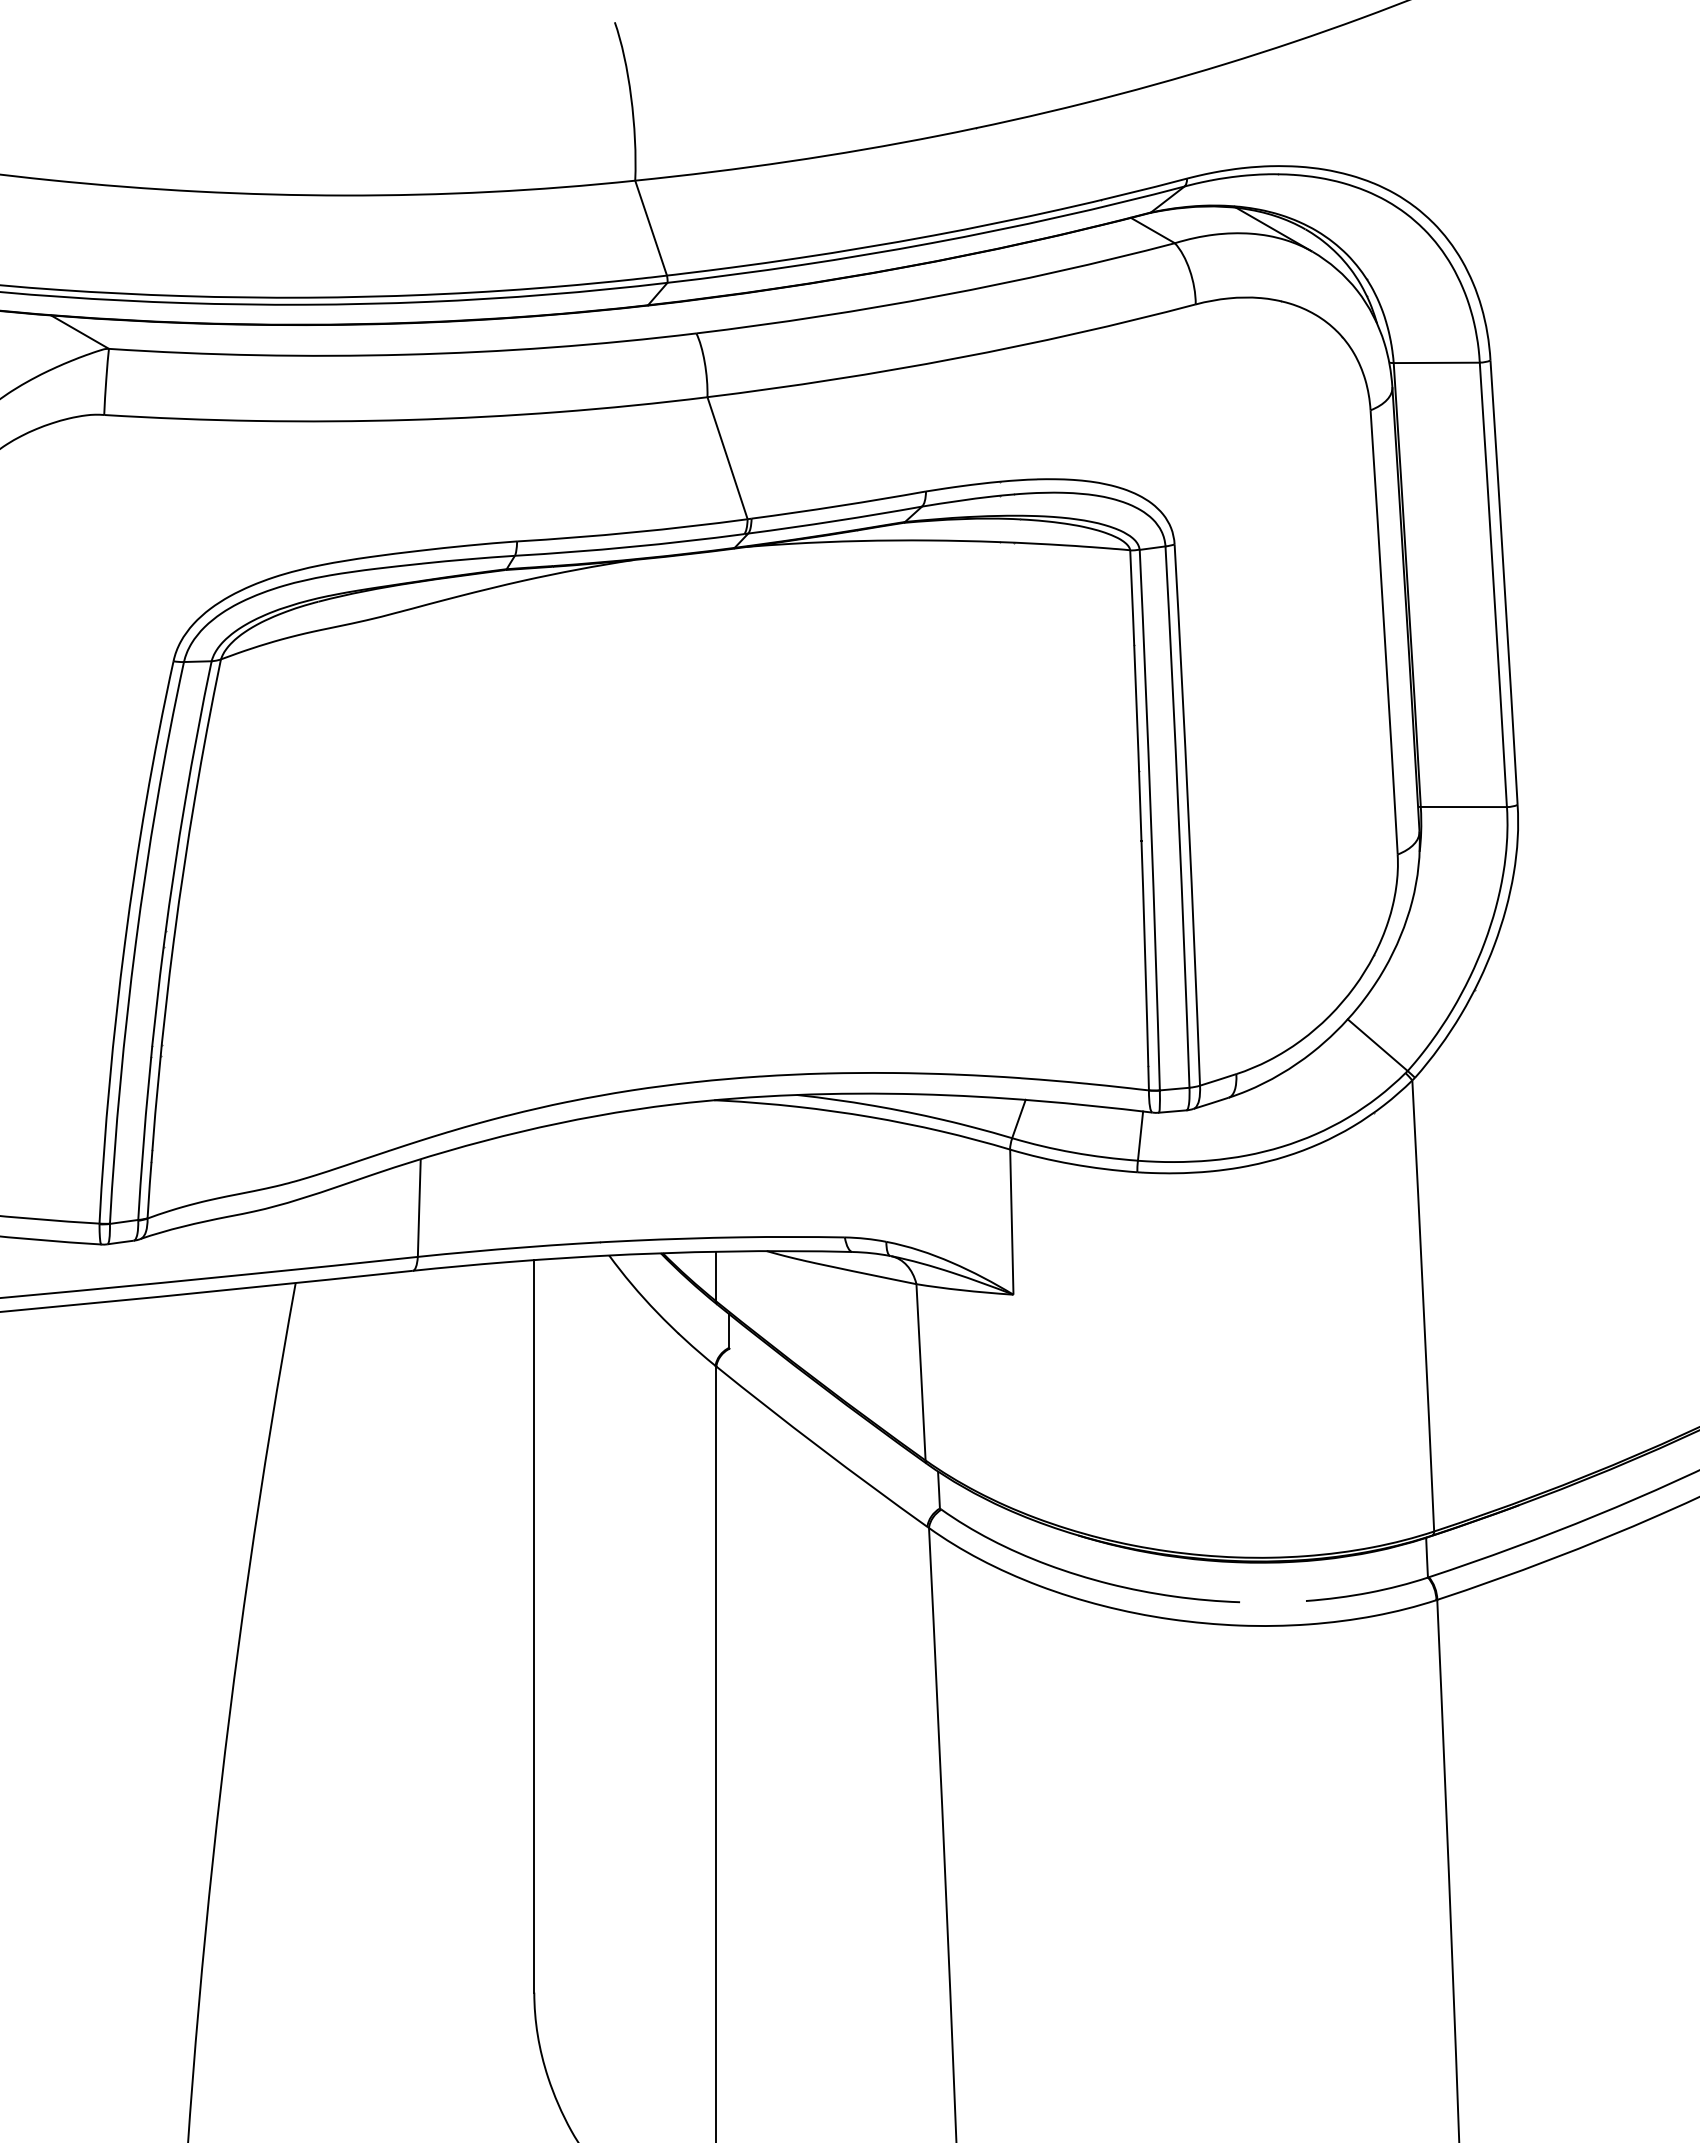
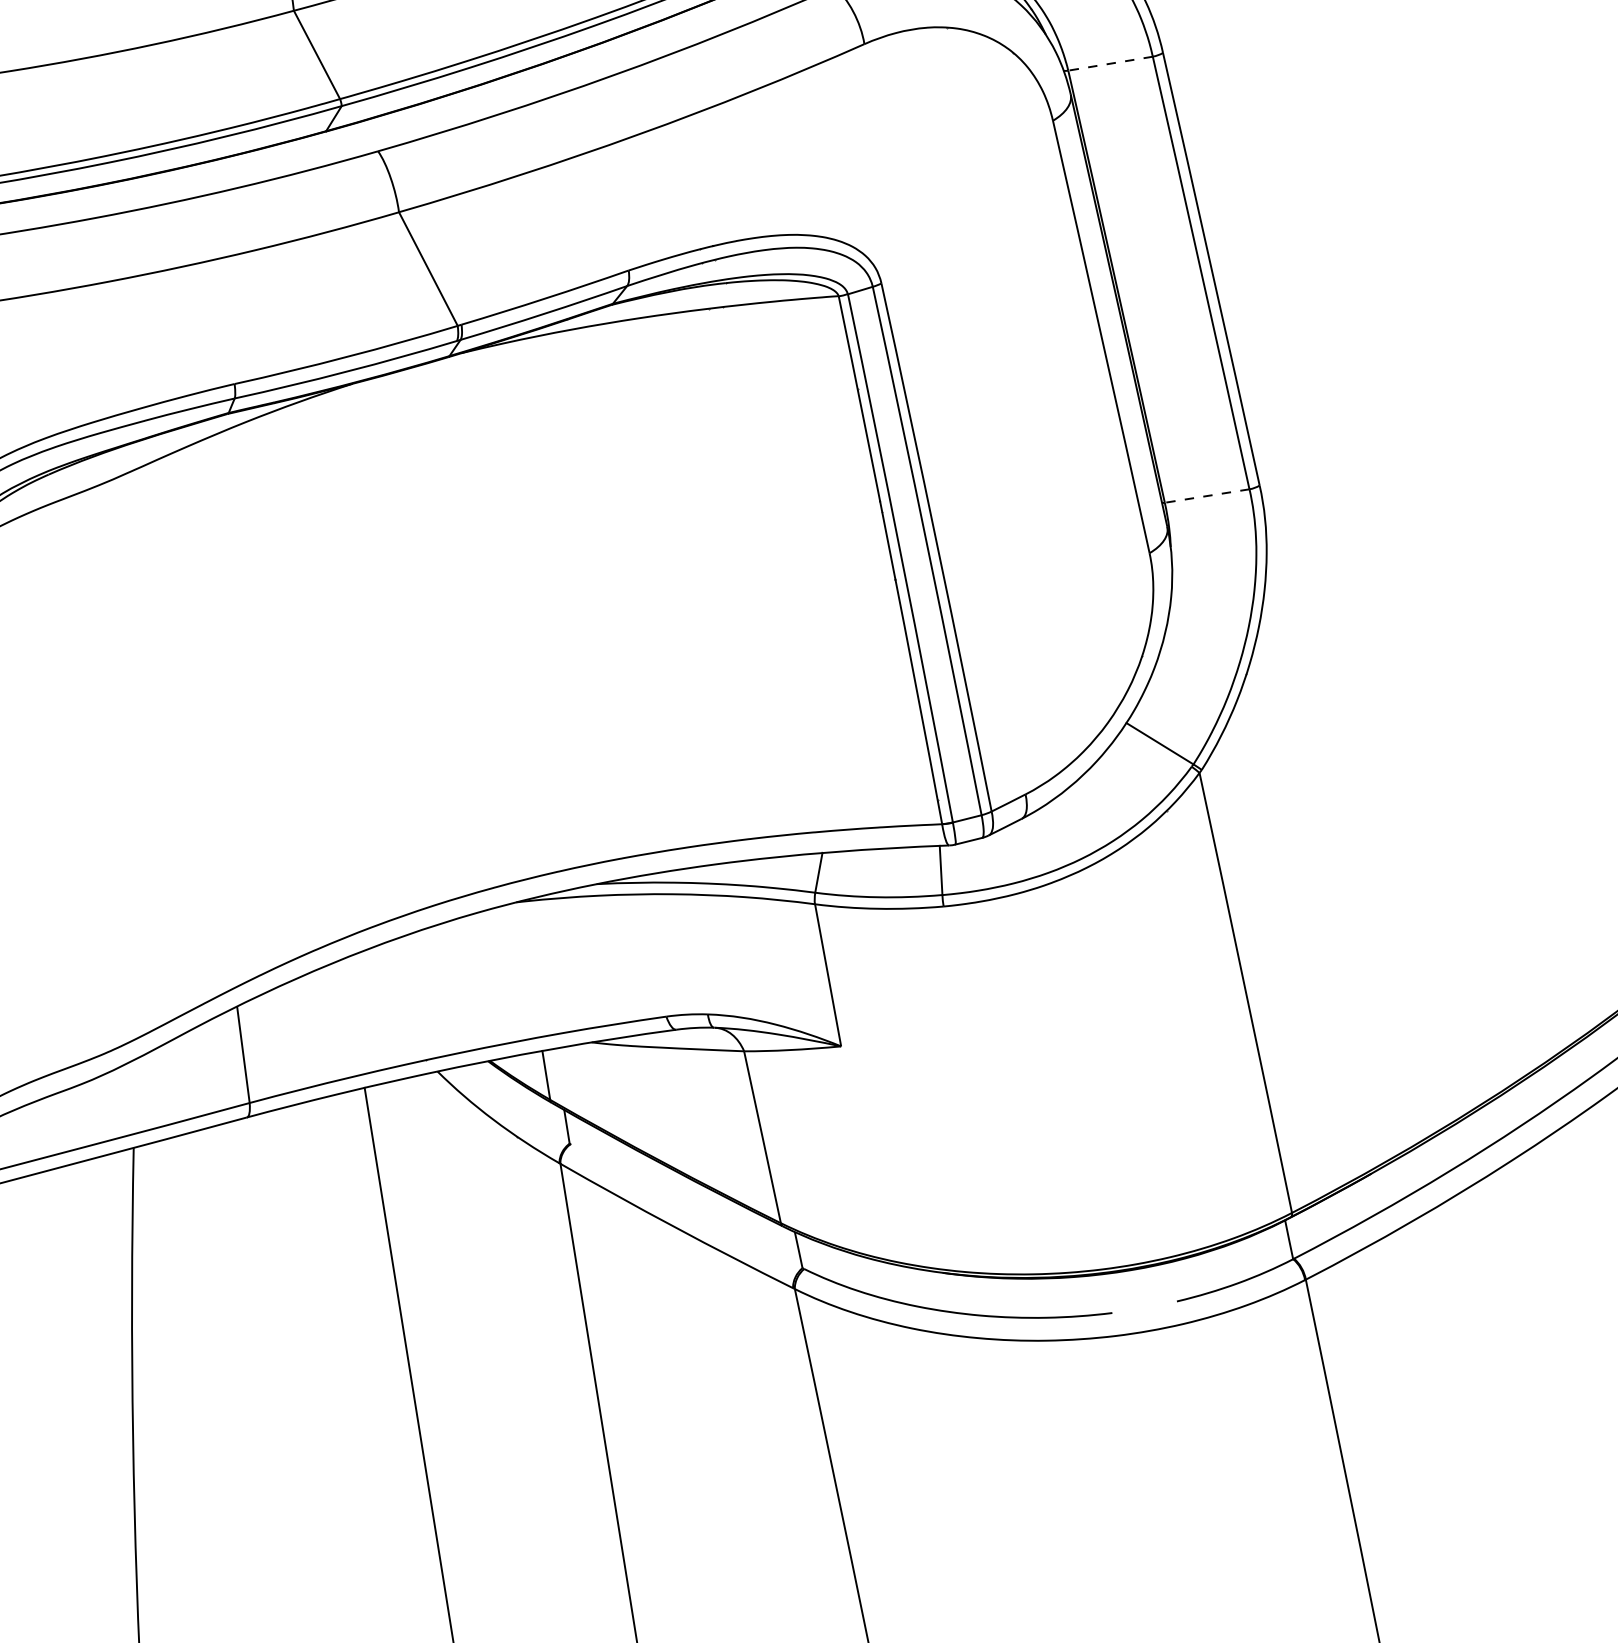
line: (1436, 362) -> (1110, 63), solid -> dashed
line: (1463, 807) -> (1206, 496), solid -> dashed

